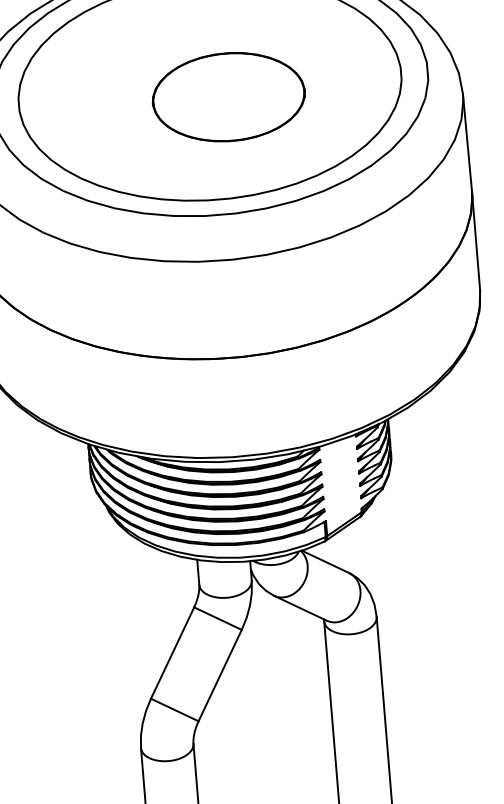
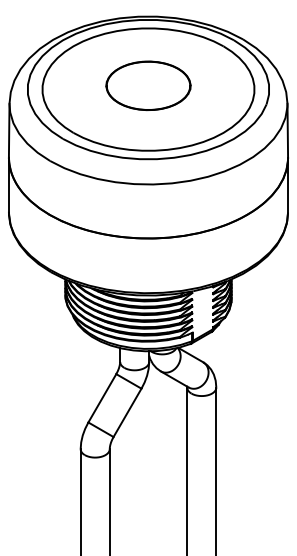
part: (228, 96) -> (148, 85), moved

